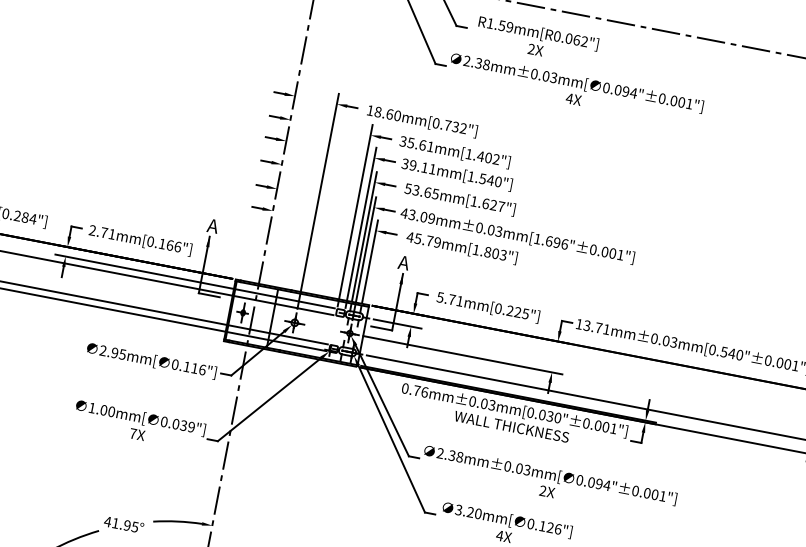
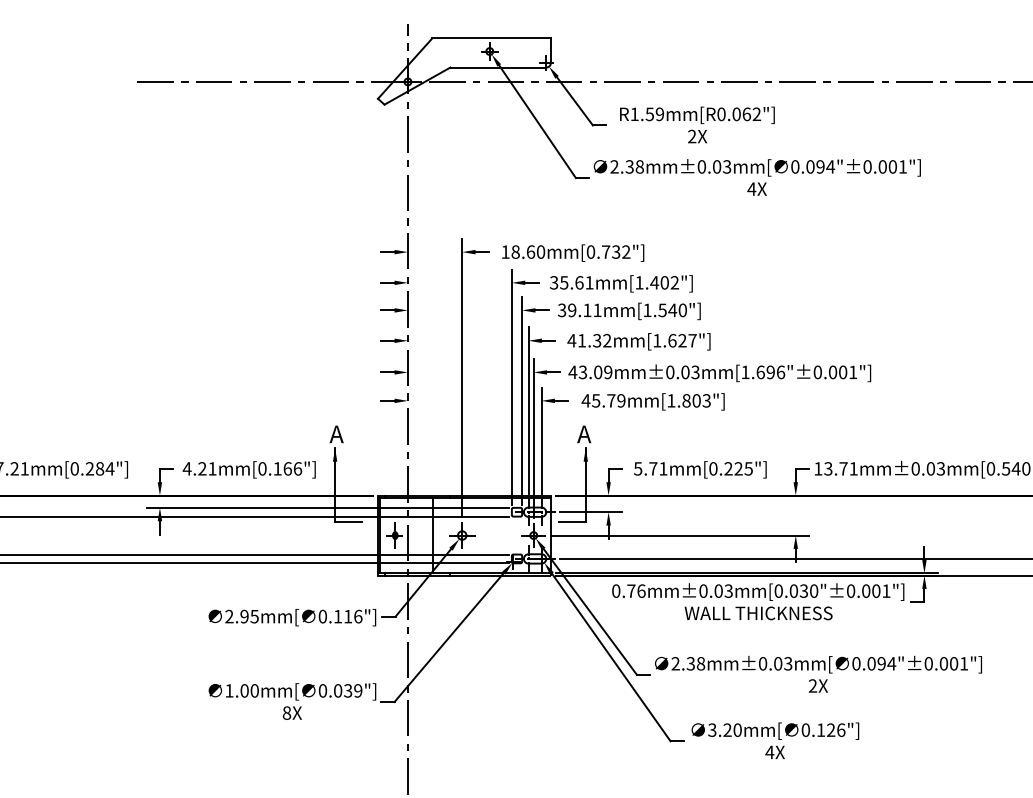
text: (421, 191) -> (589, 340), 53.65mm[1.627"] -> 41.32mm[1.627"]
text: (98, 231) -> (194, 468), 2.71mm[0.166"] -> 4.21mm[0.166"]
text: (132, 433) -> (286, 712), 7X -> 8X

